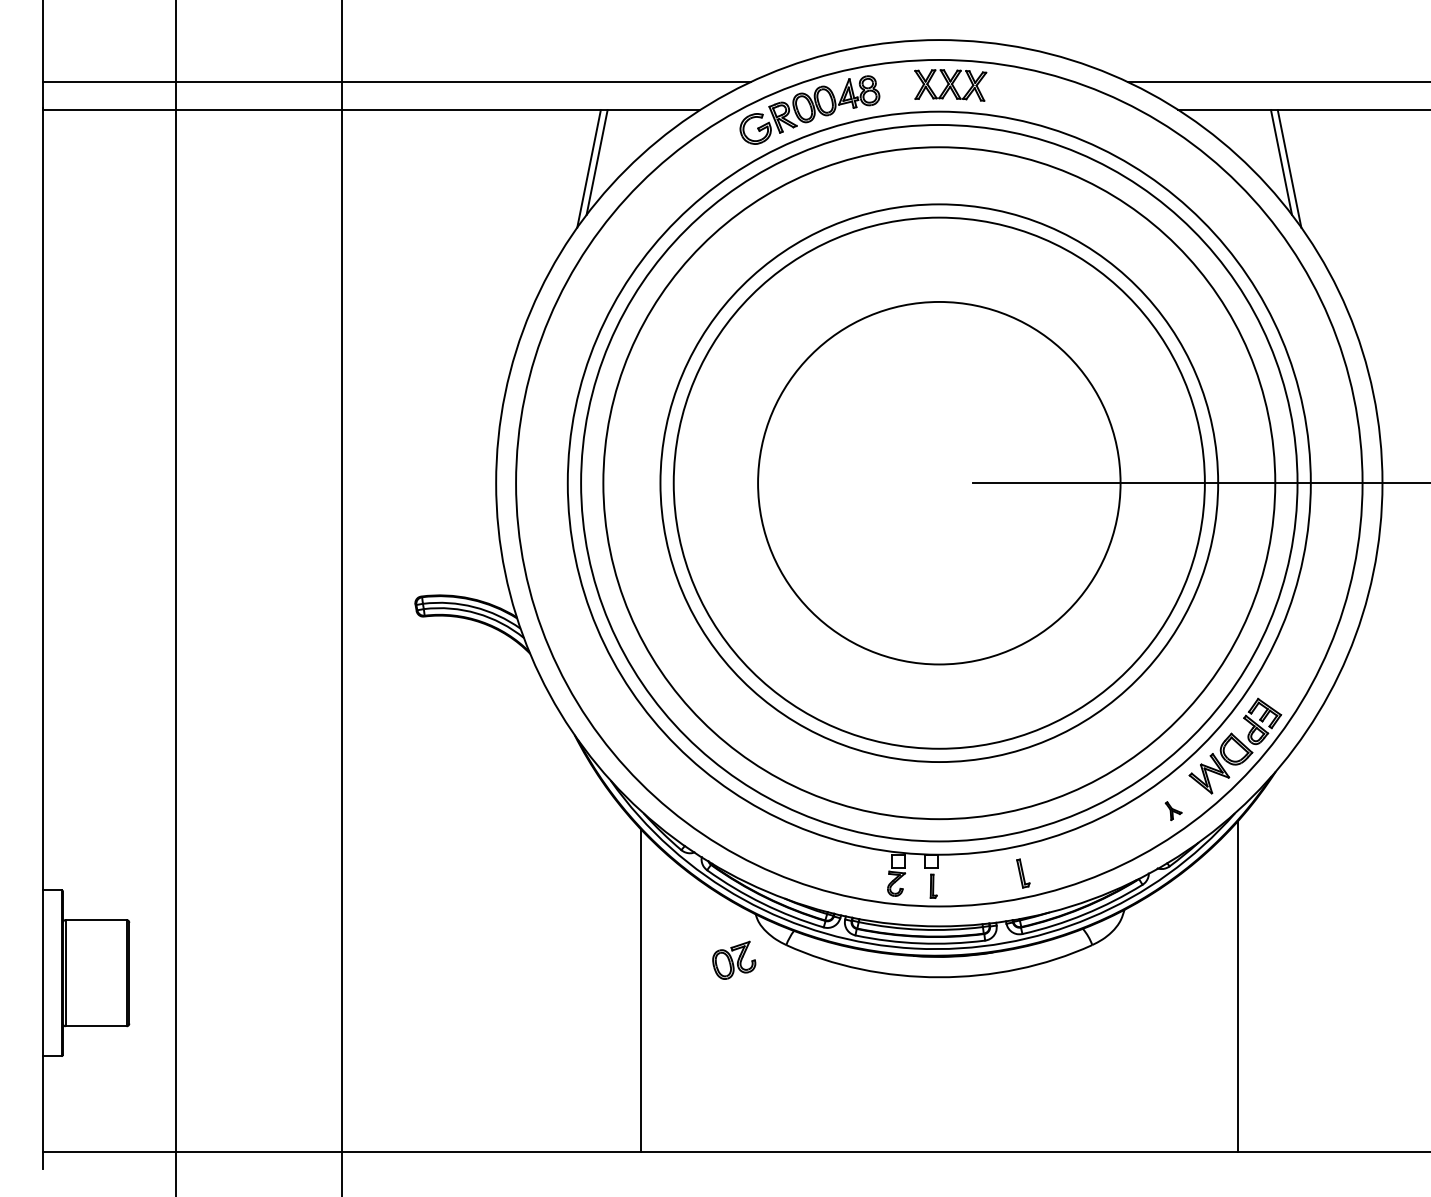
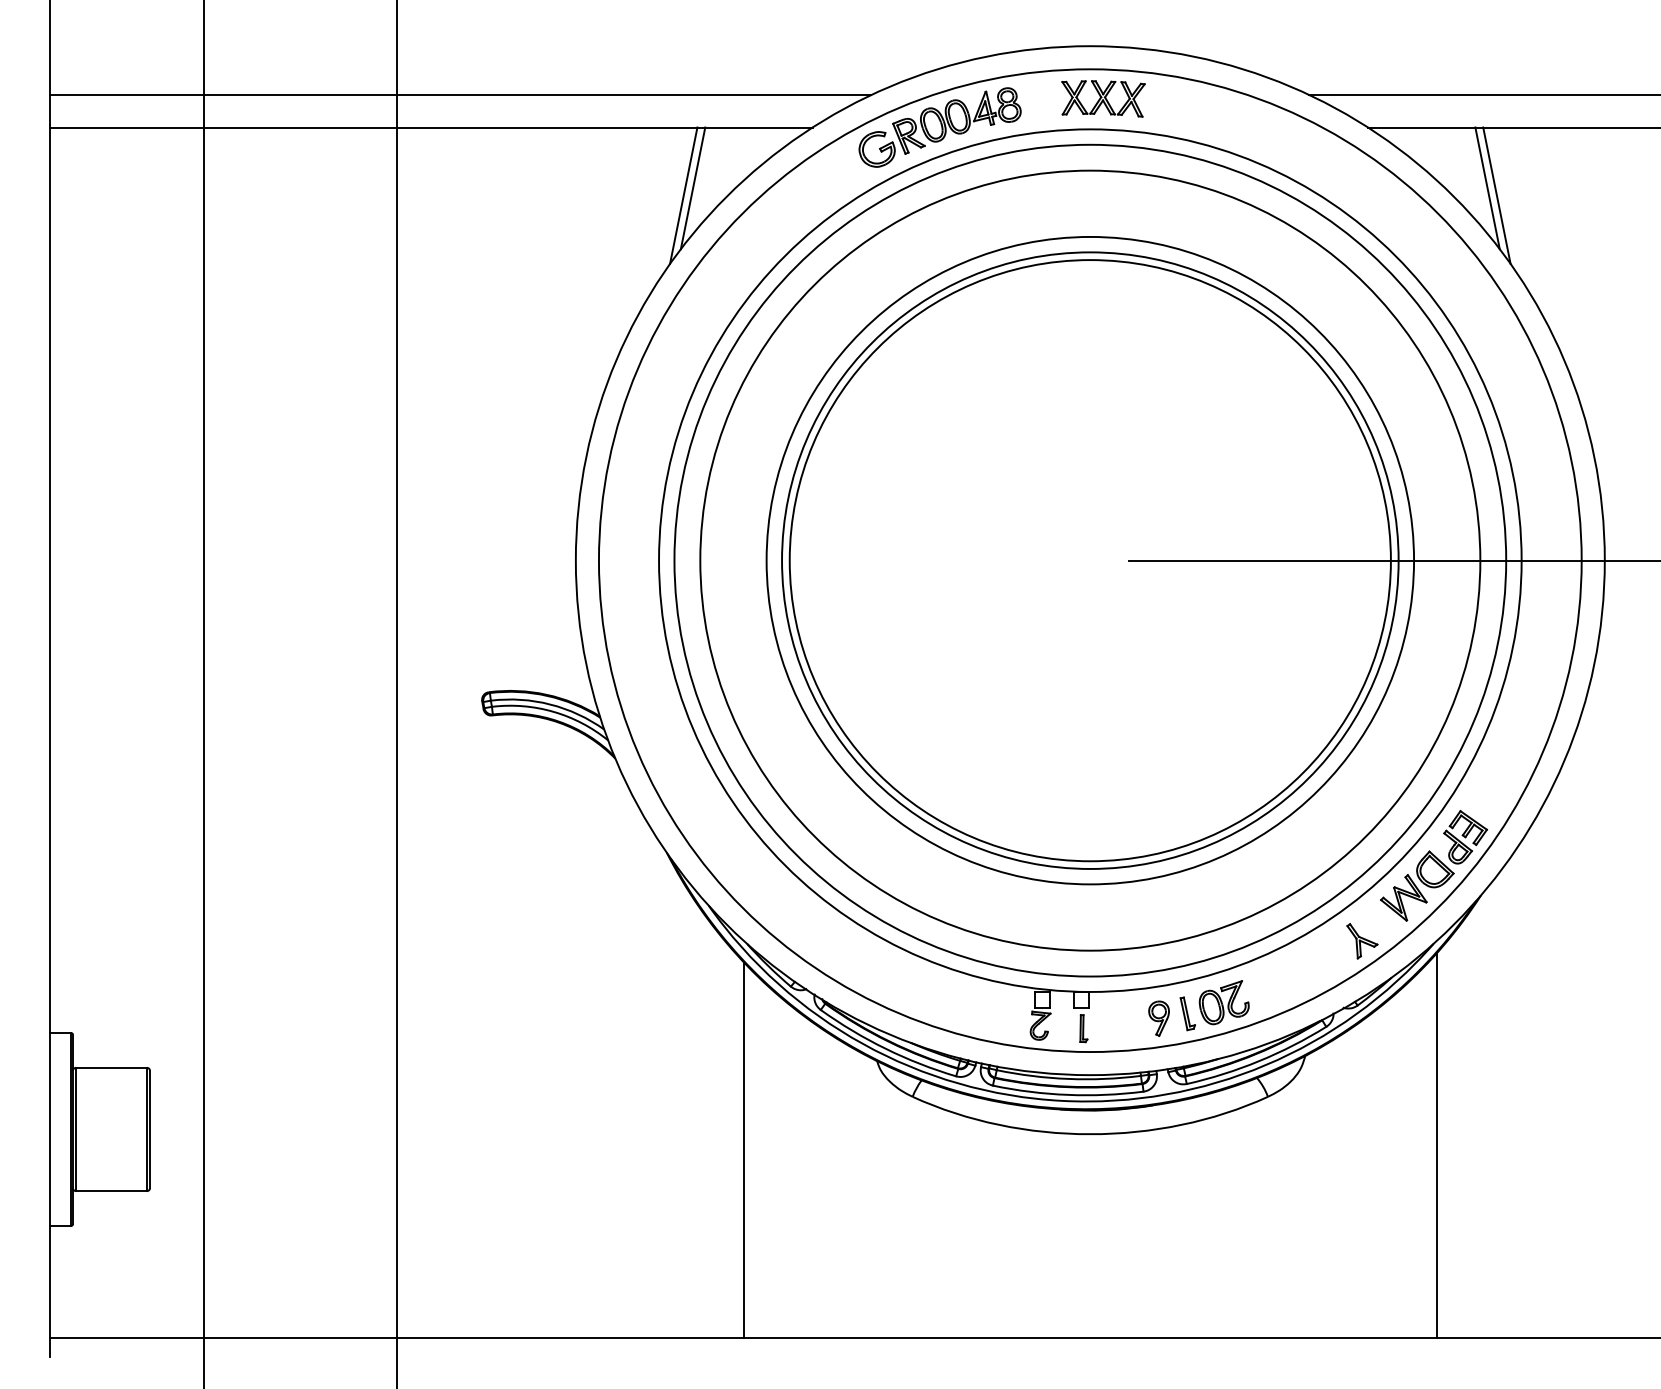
circle: (938, 483) -> (1089, 560), size x1.43
part: (1173, 811) -> (1362, 941), size x1.67
part: (998, 877) -> (1158, 1018), added
part: (733, 960) -> (1223, 1002), moved

